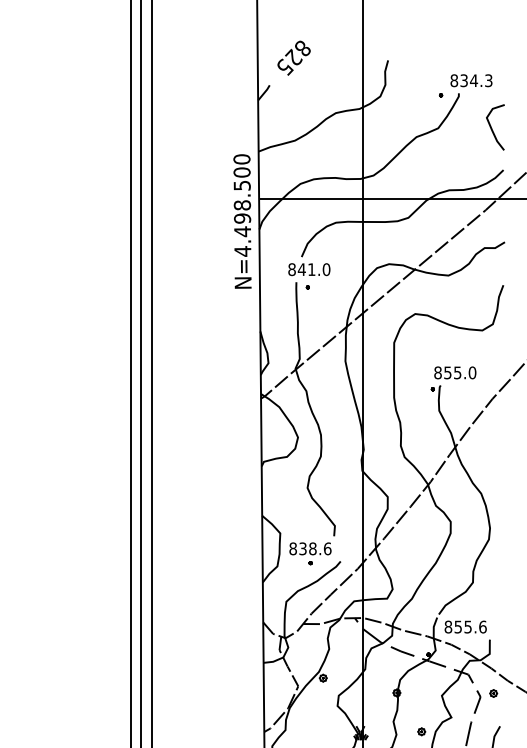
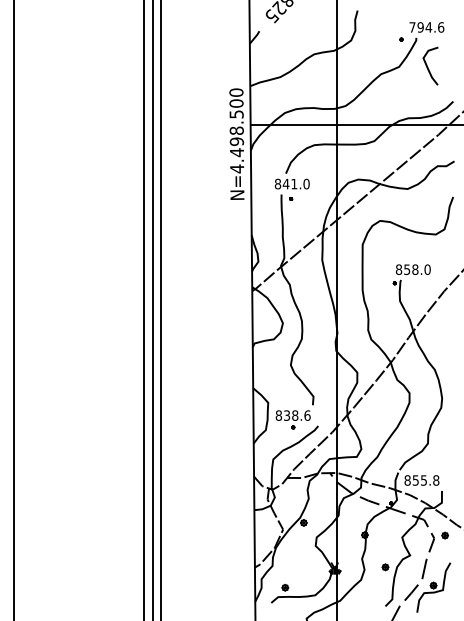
text: (471, 80) -> (426, 27), 834.3 -> 794.6
curve: (492, 129) -> (428, 67), moved
text: (457, 372) -> (415, 269), 855.0 -> 858.0
text: (483, 627) -> (436, 480), 855.6 -> 855.8

